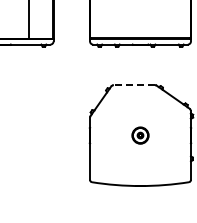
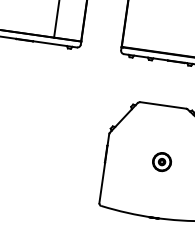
line: (134, 85) -> (163, 105), dashed -> solid

